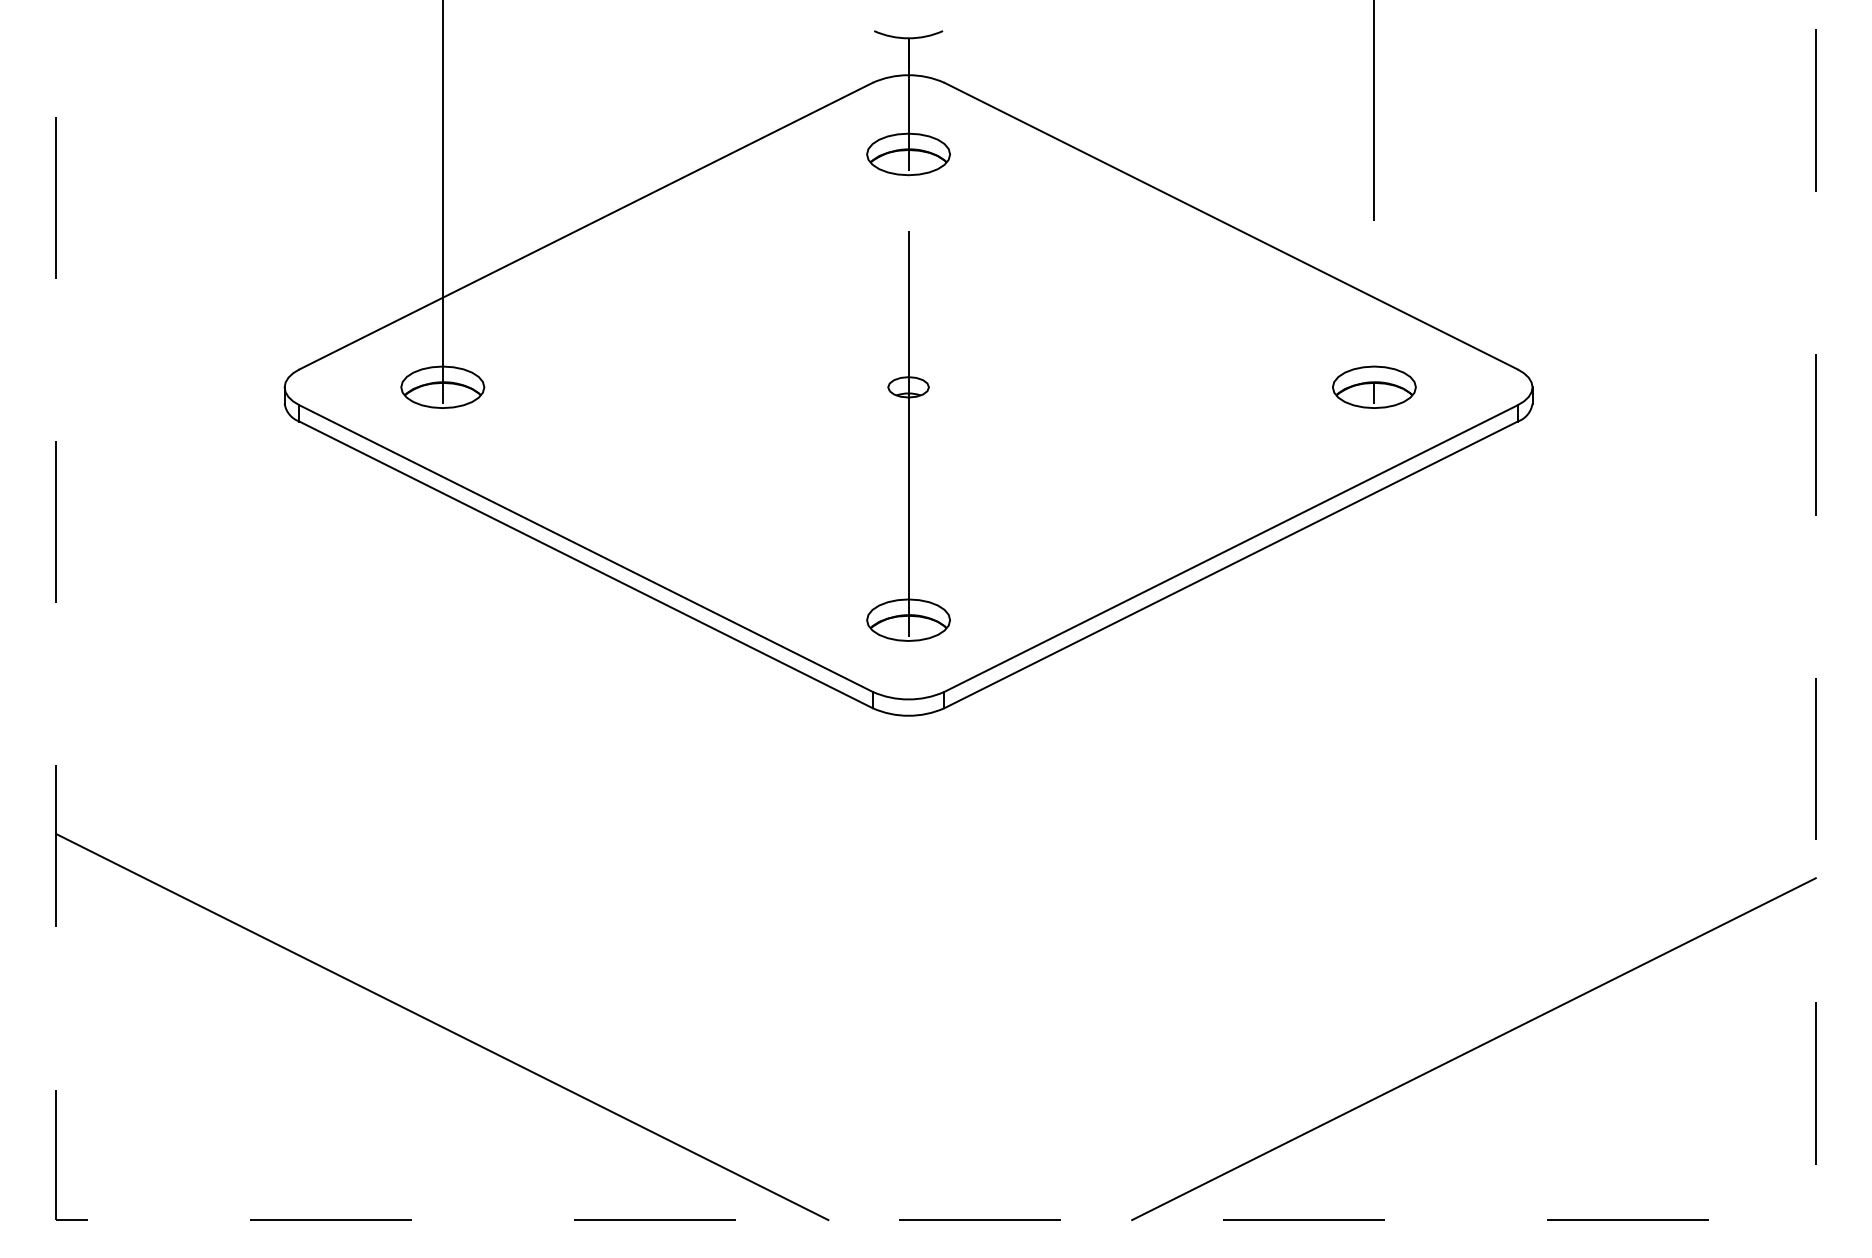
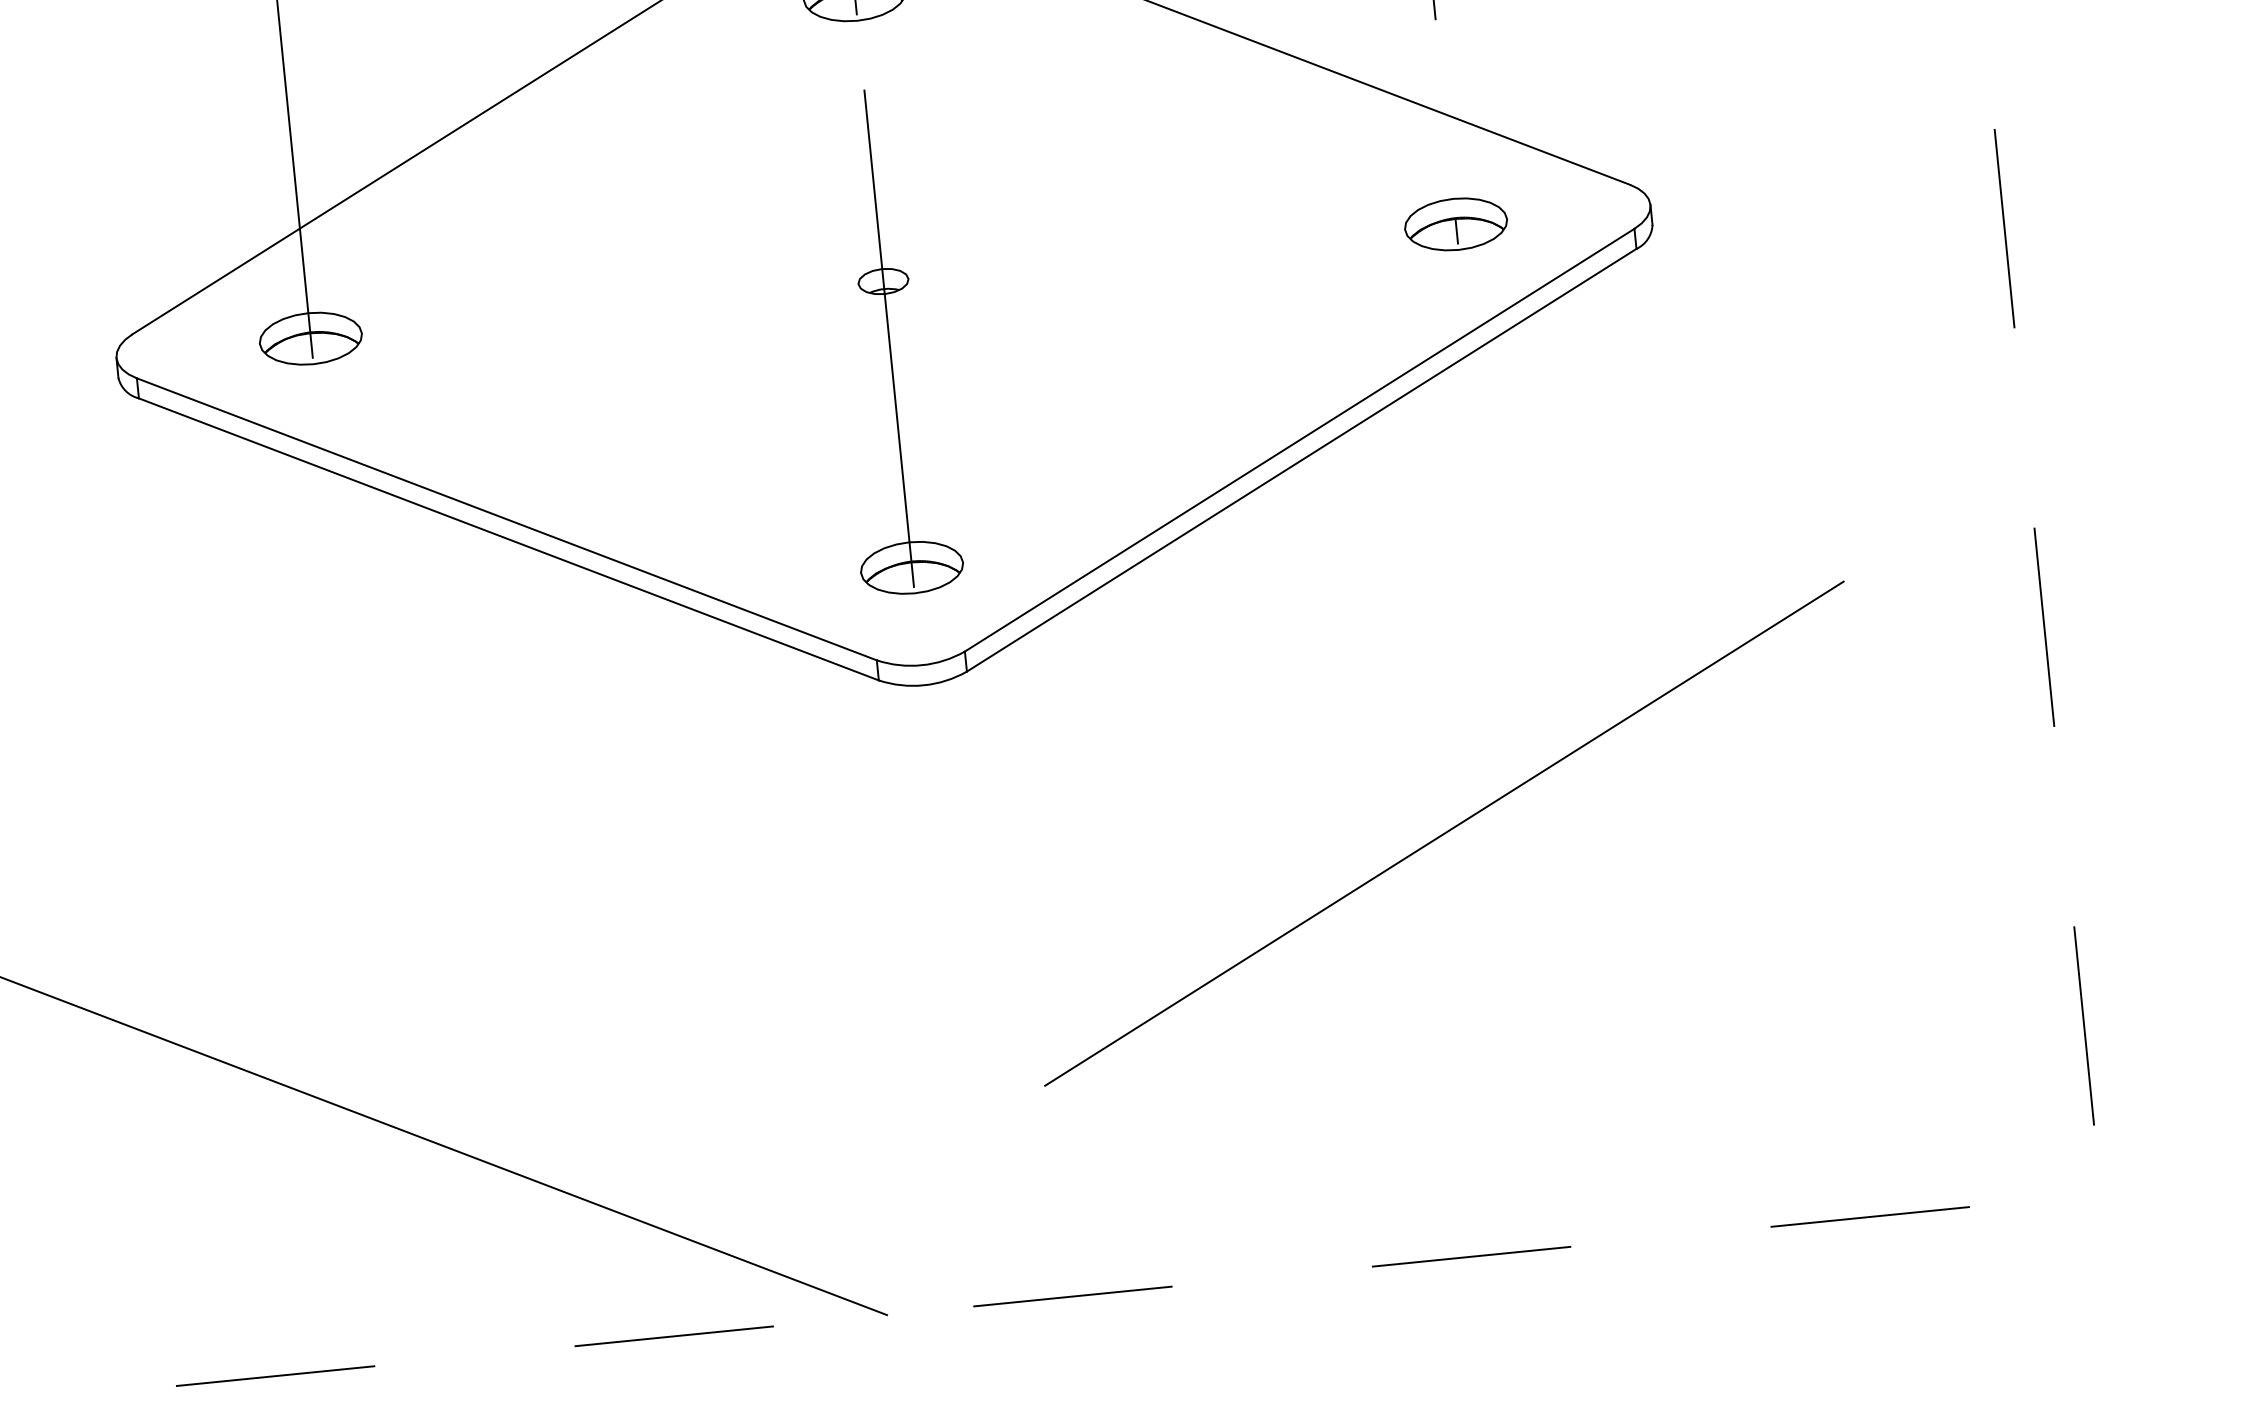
line: (1473, 1049) -> (1443, 834), moved

